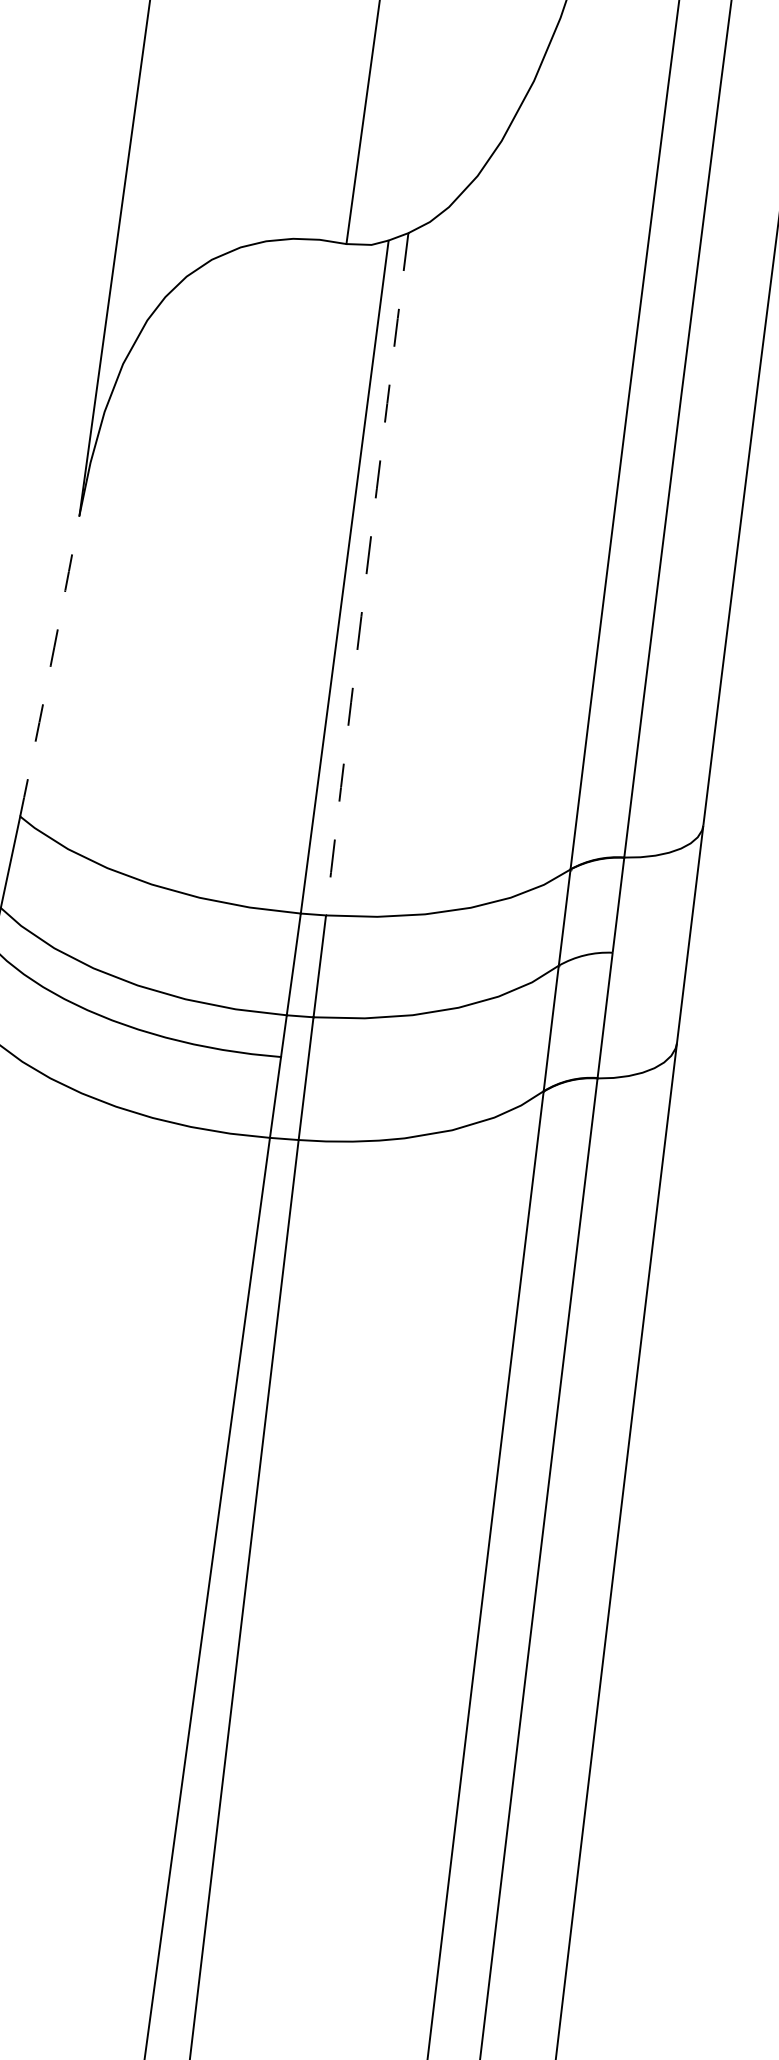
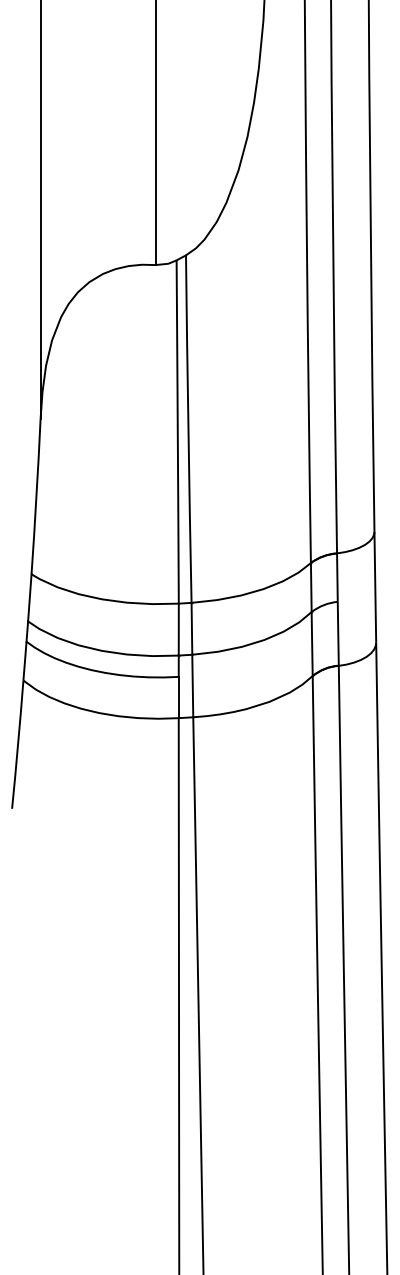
arc: (366, 574) -> (188, 429), dashed -> solid
arc: (50, 665) -> (36, 496), dashed -> solid

